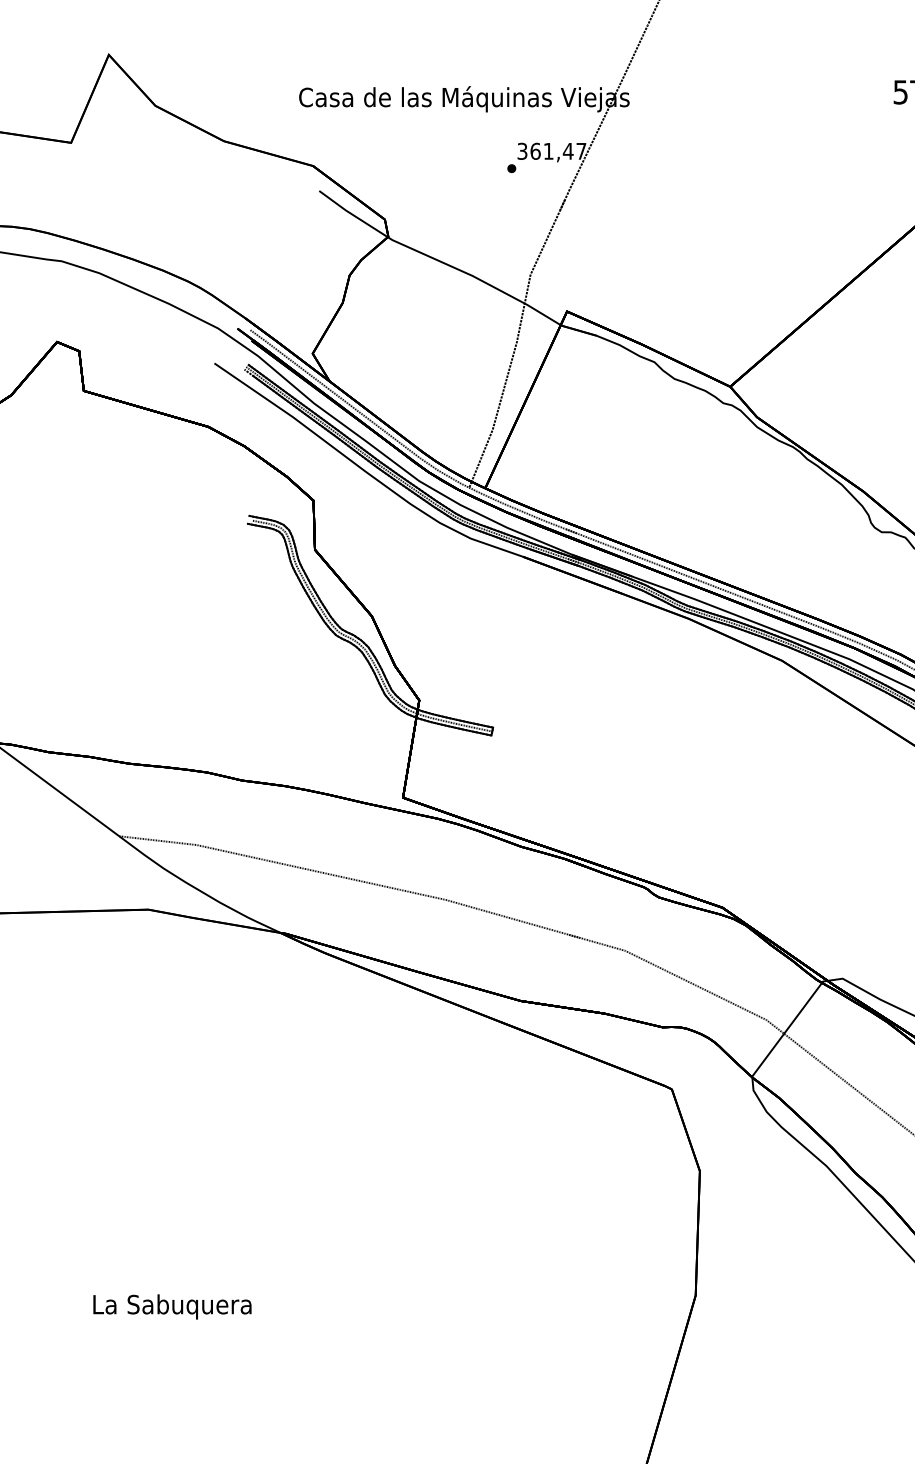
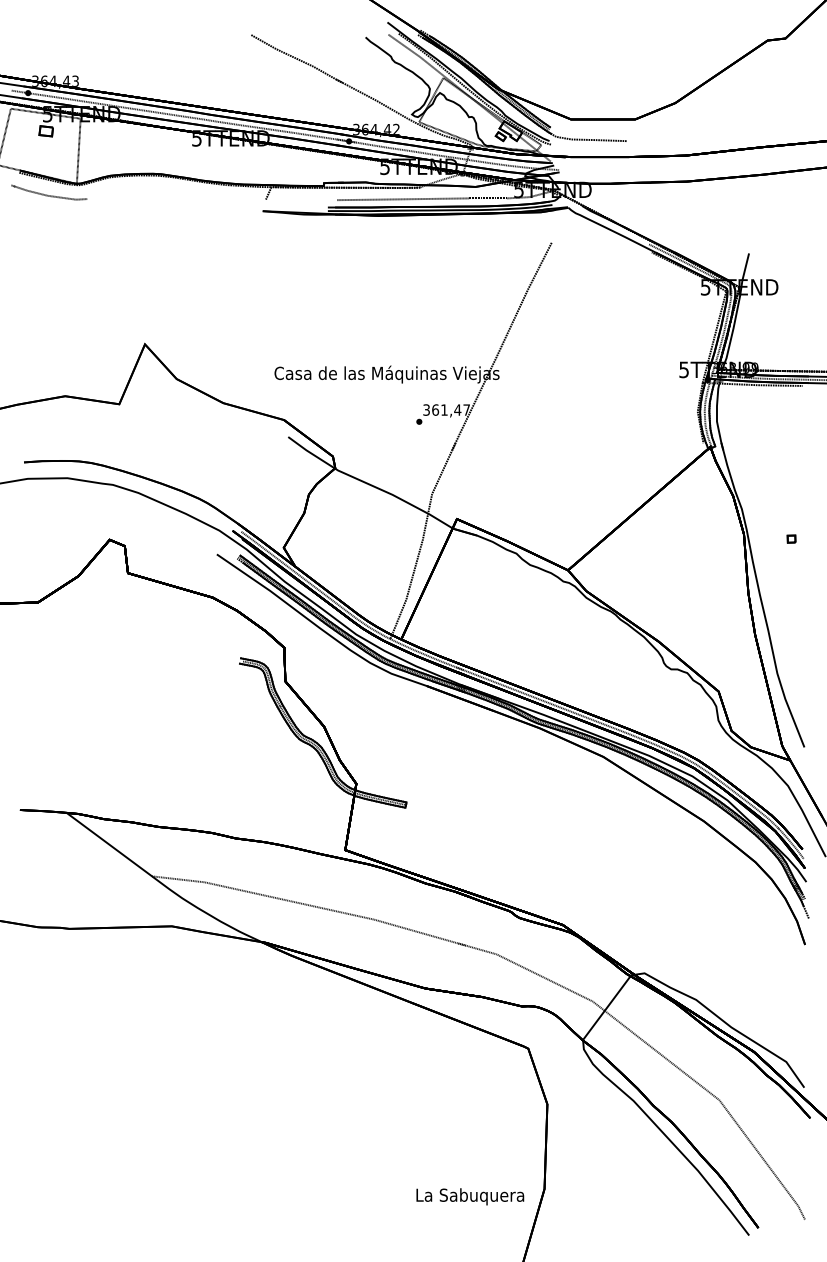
text: (172, 1306) -> (470, 1196), moved

